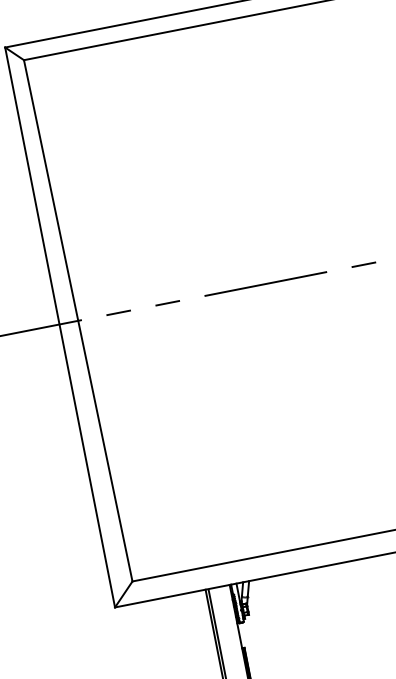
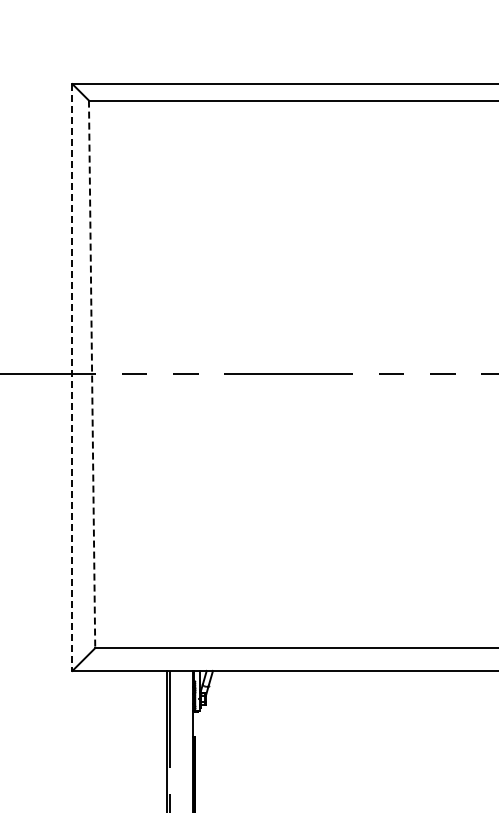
line: (78, 320) -> (92, 374), solid -> dashed
line: (60, 328) -> (72, 378), solid -> dashed

